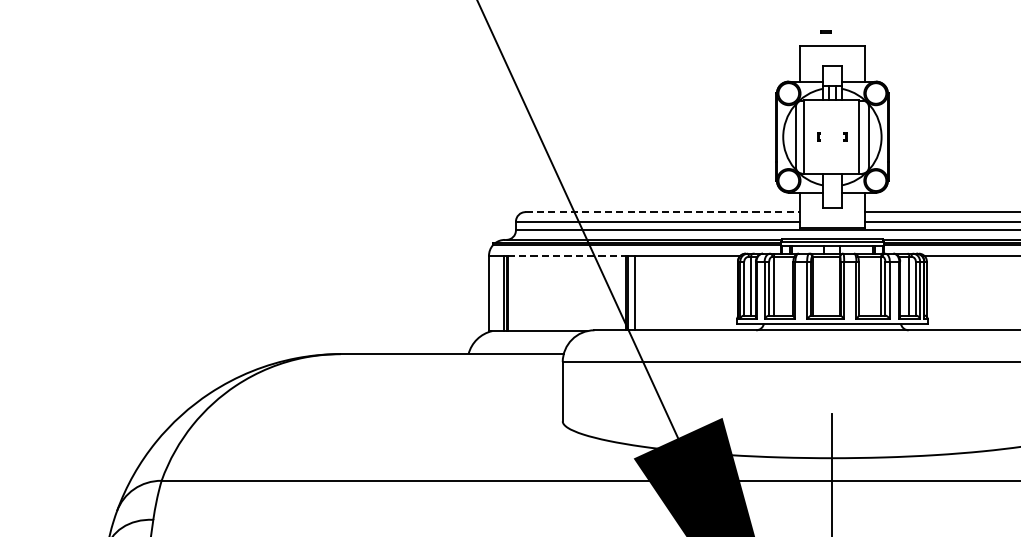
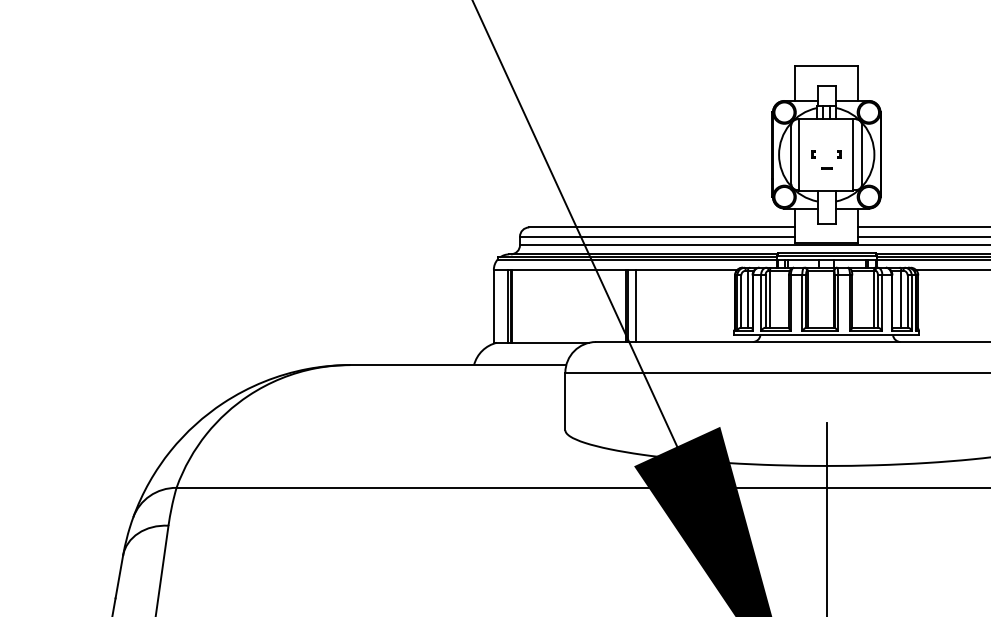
line: (825, 31) -> (826, 168), moved
line: (662, 212) -> (662, 227), dashed -> solid
line: (567, 255) -> (569, 269), dashed -> solid

